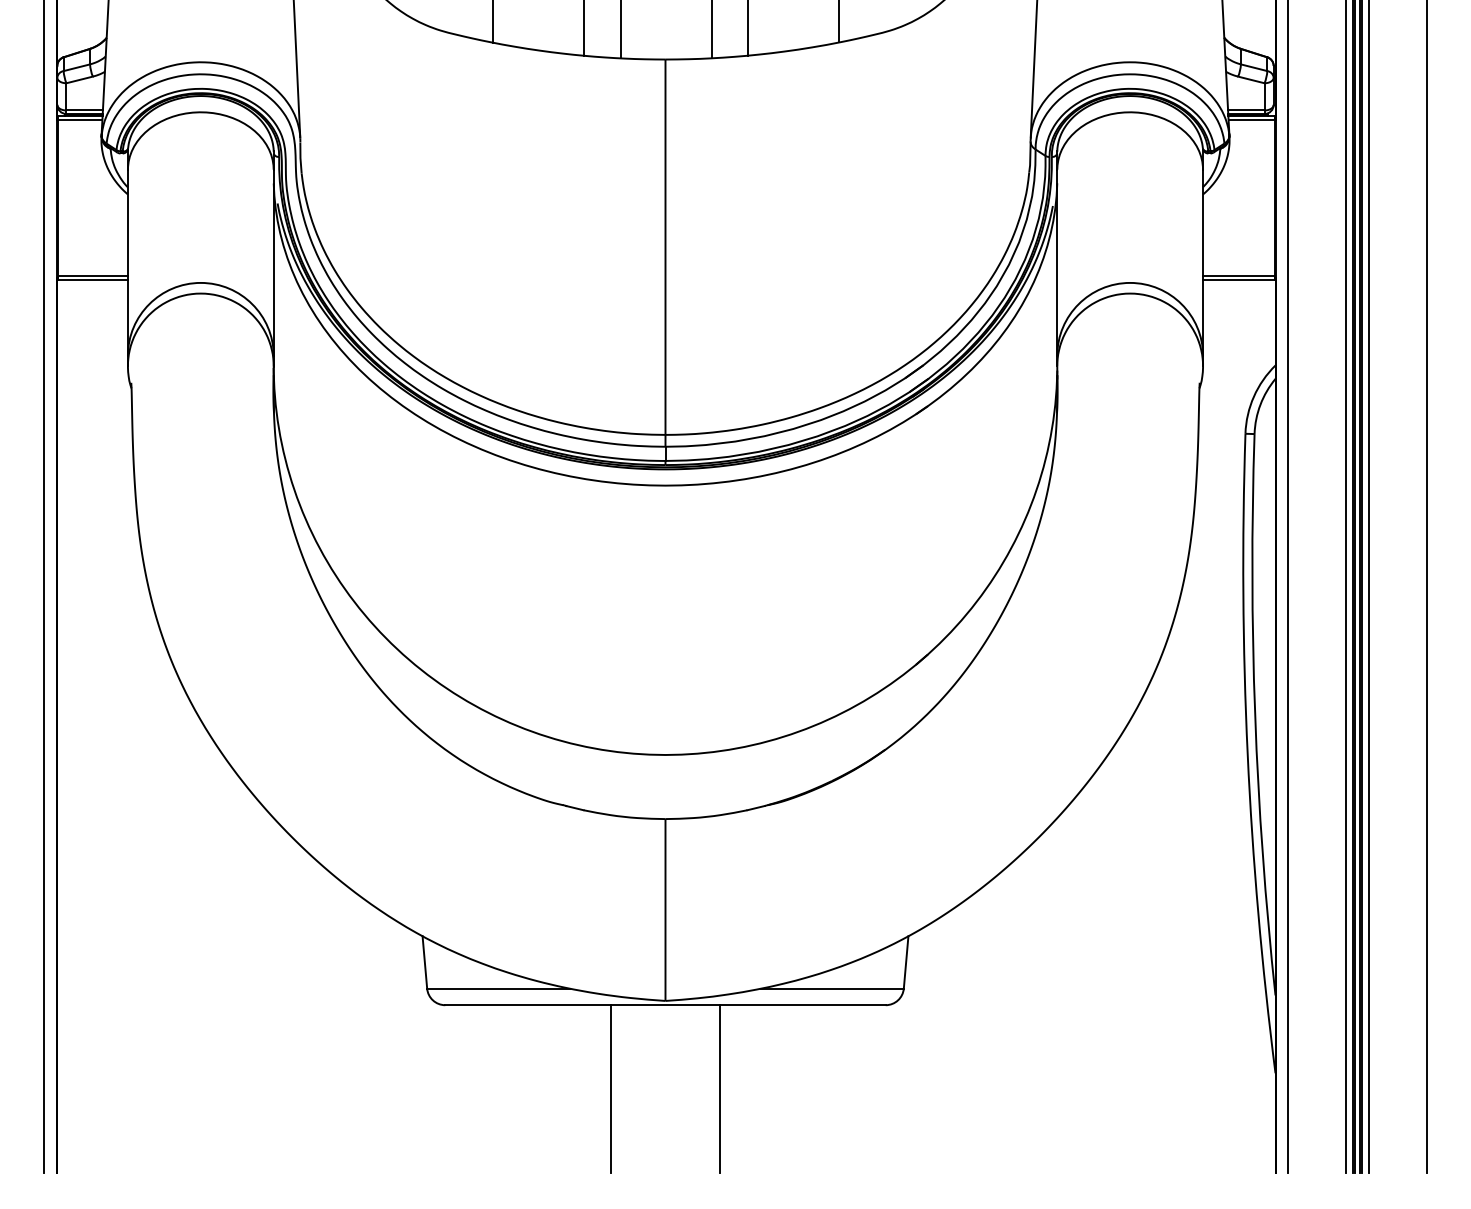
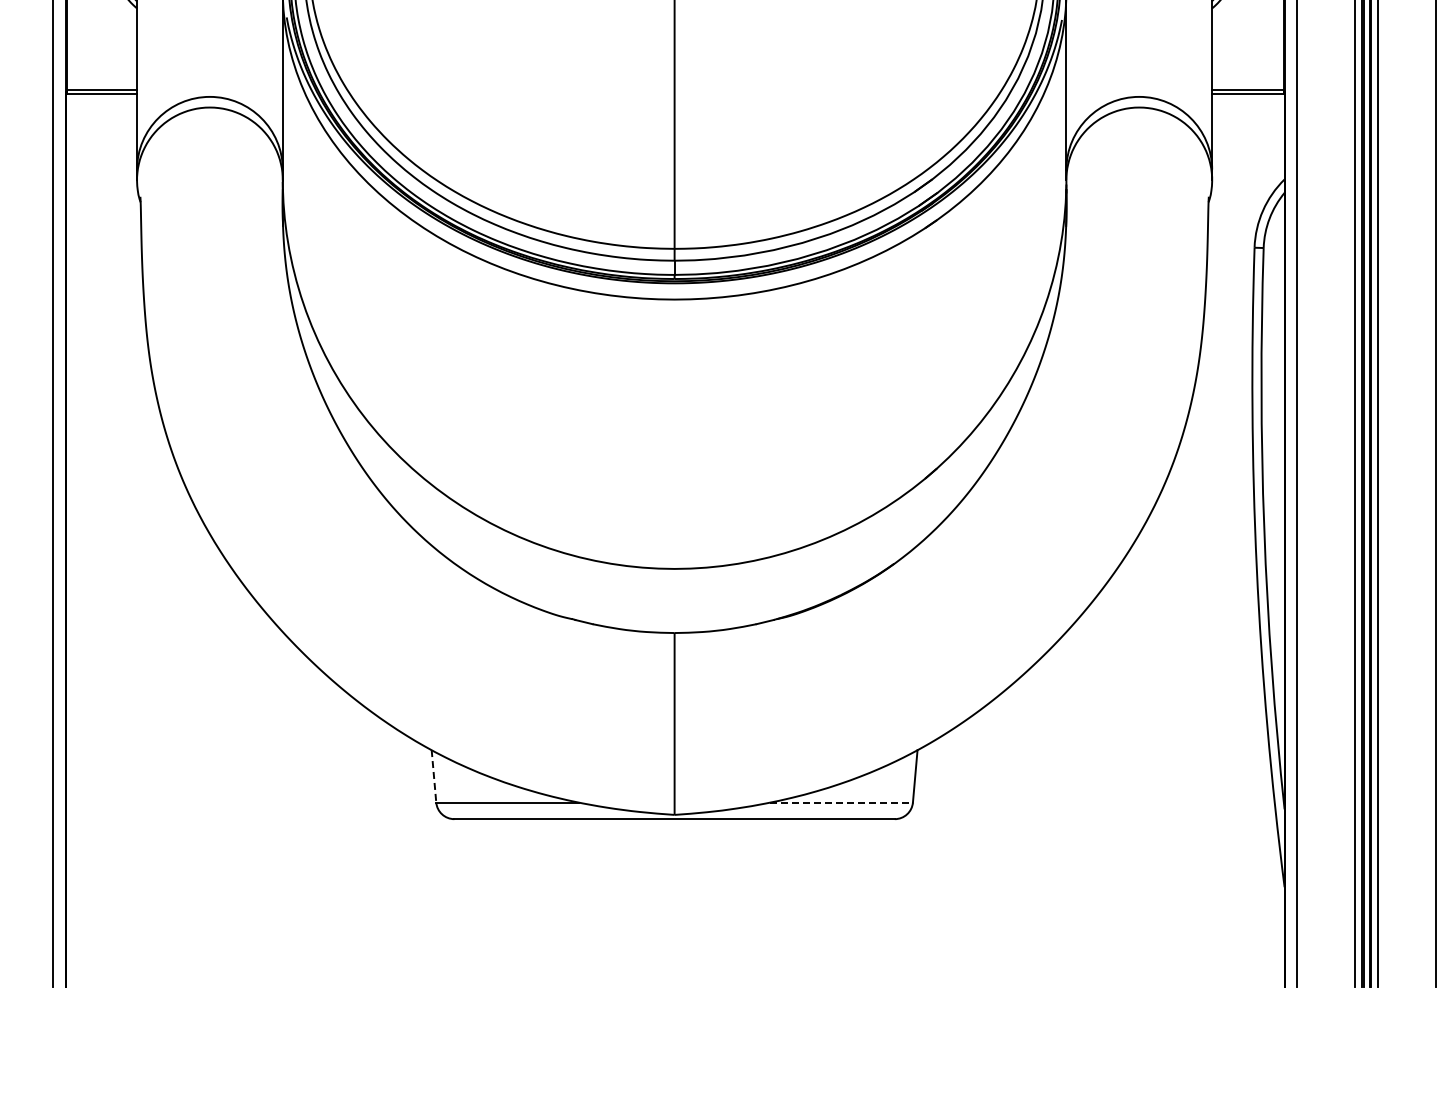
line: (424, 962) -> (433, 776), solid -> dashed
line: (833, 988) -> (842, 802), solid -> dashed
line: (610, 1088) -> (619, 902), removed
line: (720, 1088) -> (729, 902), removed

